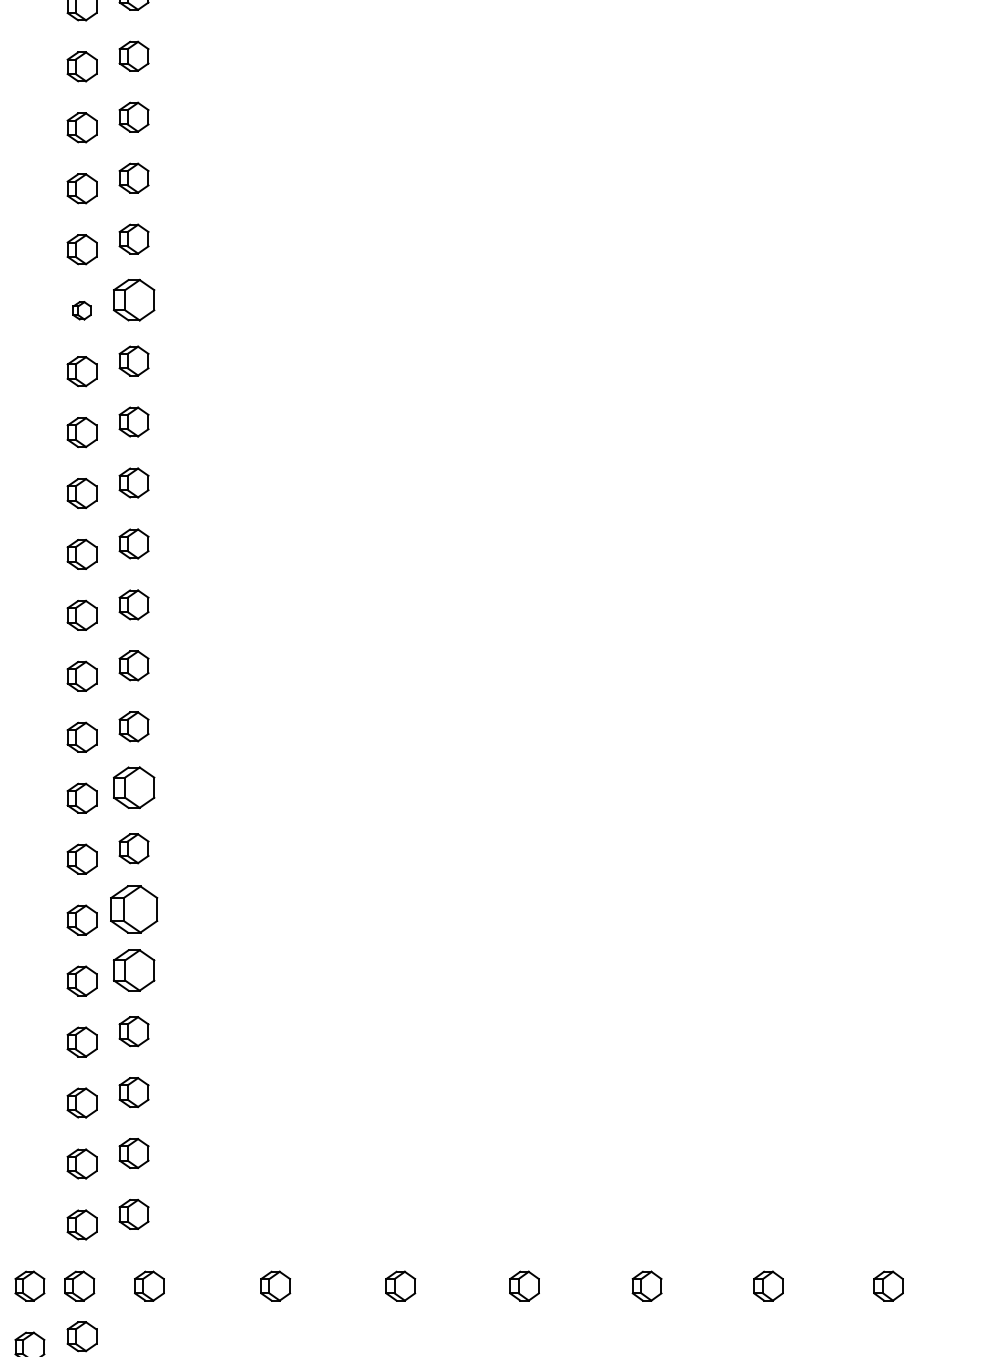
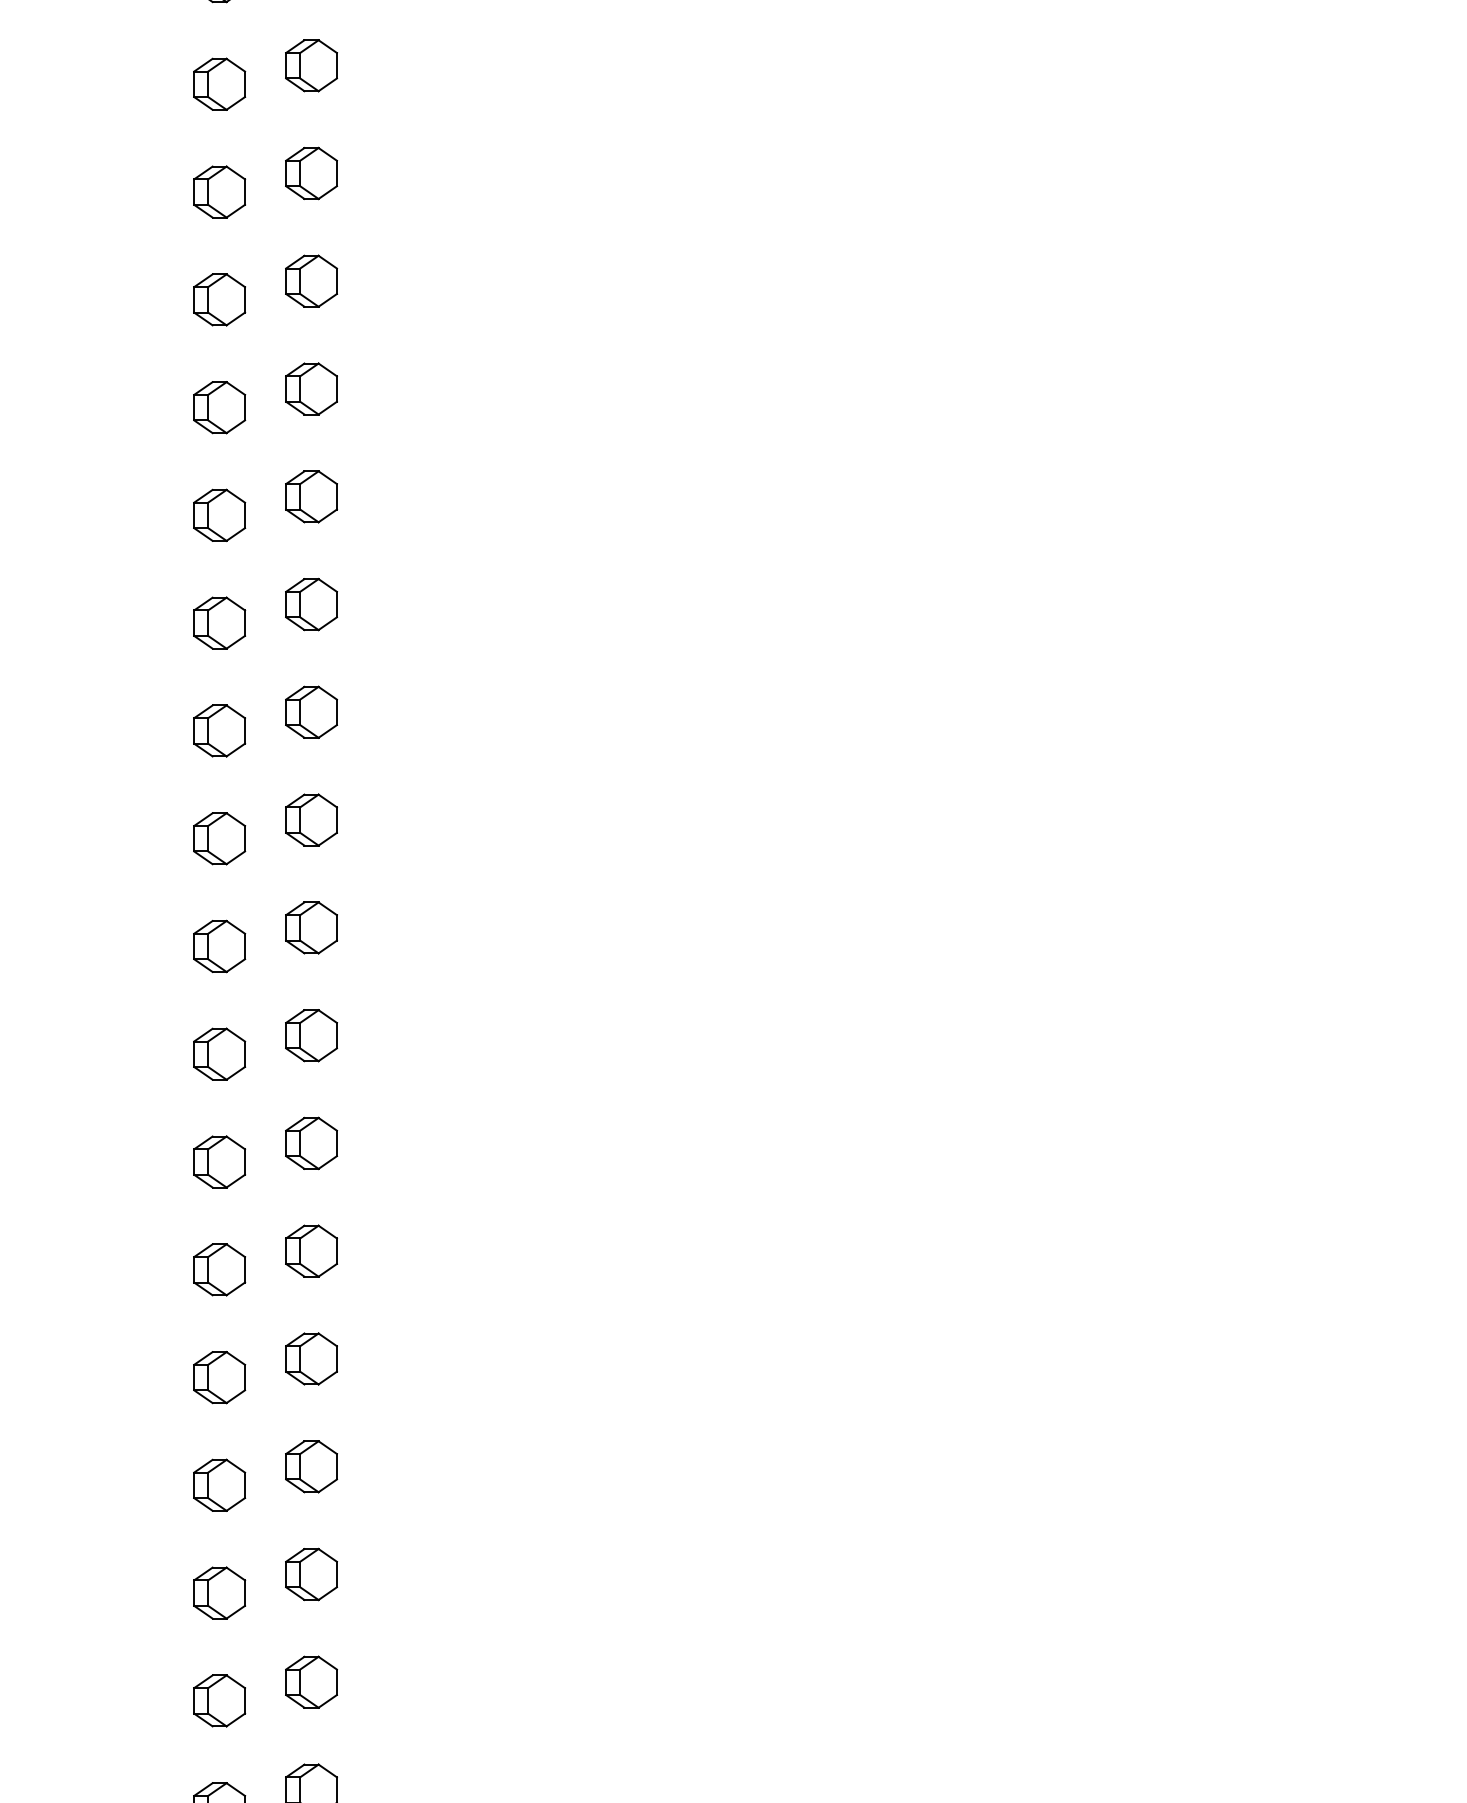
part: (133, 299) -> (310, 495), size x0.71
part: (81, 310) -> (218, 515), size x1.67
part: (133, 787) -> (310, 1358), size x0.71
part: (133, 909) -> (310, 1574), size x0.62
part: (133, 970) -> (310, 1682), size x0.71

